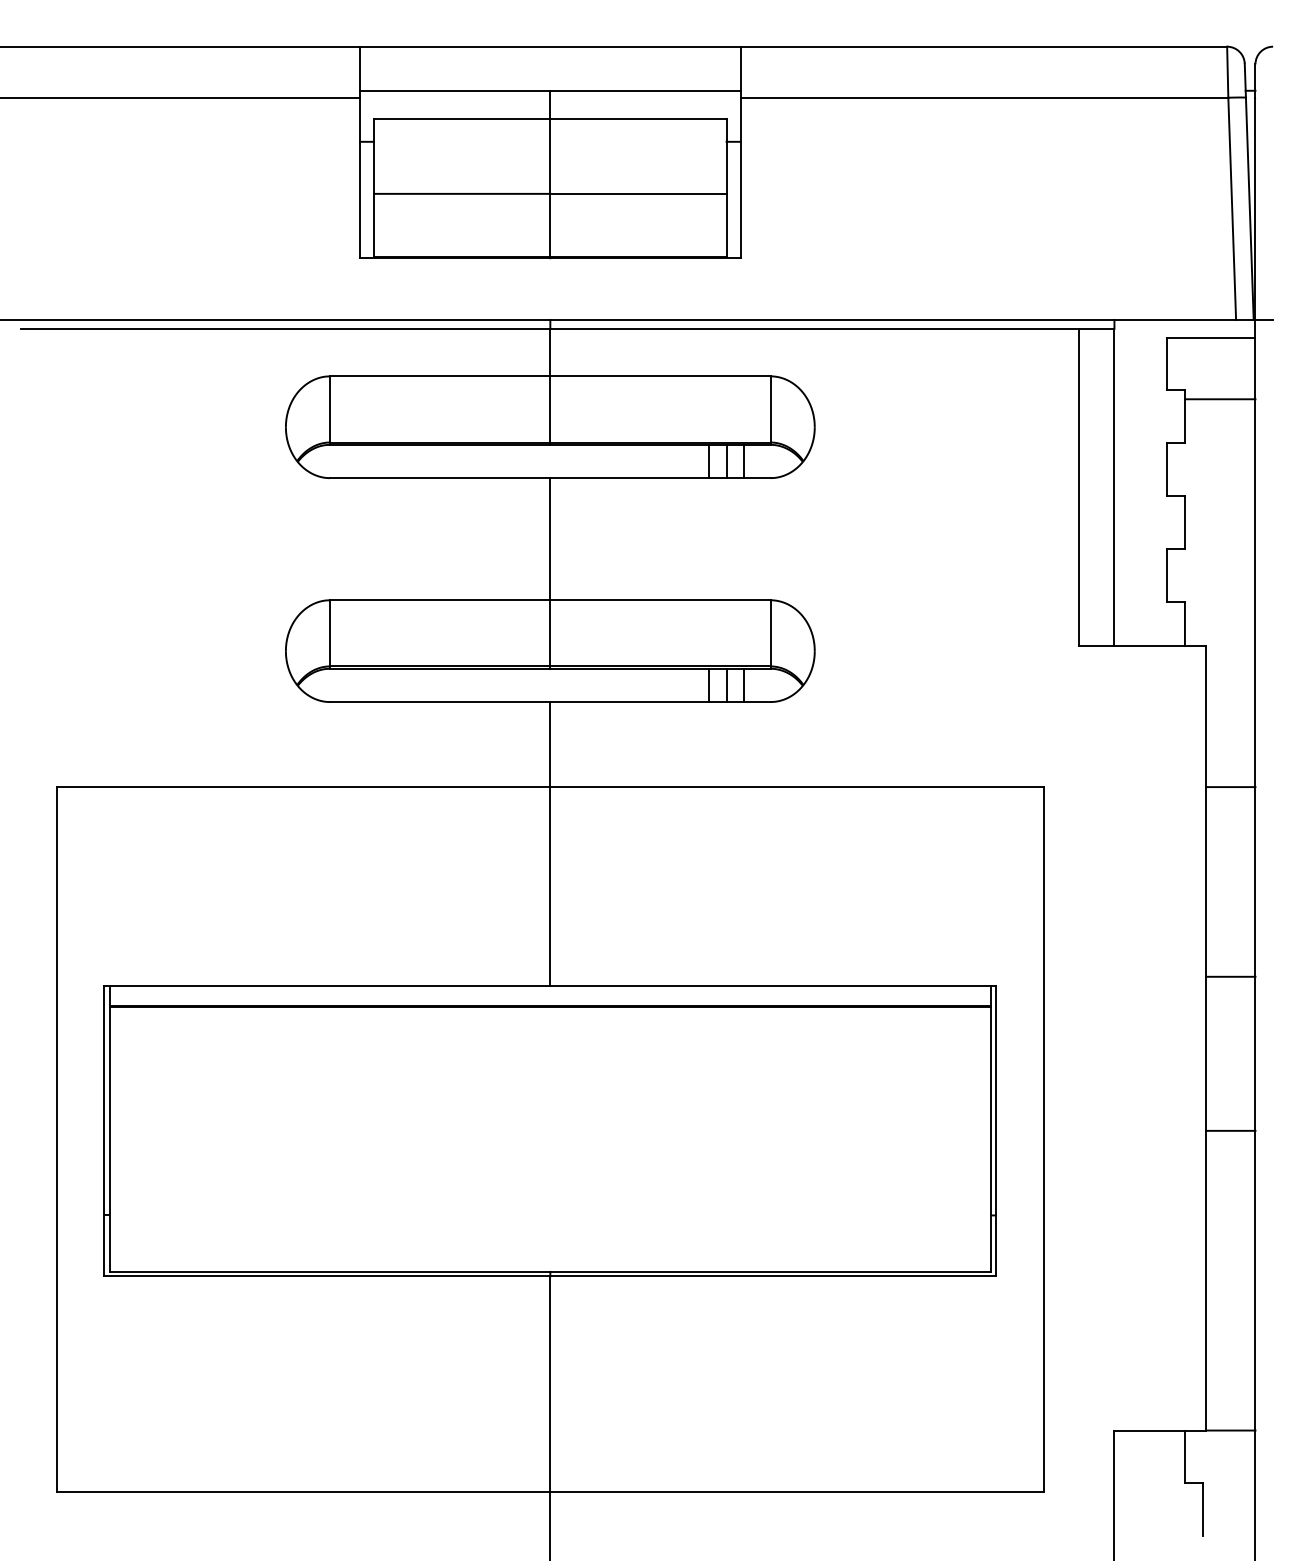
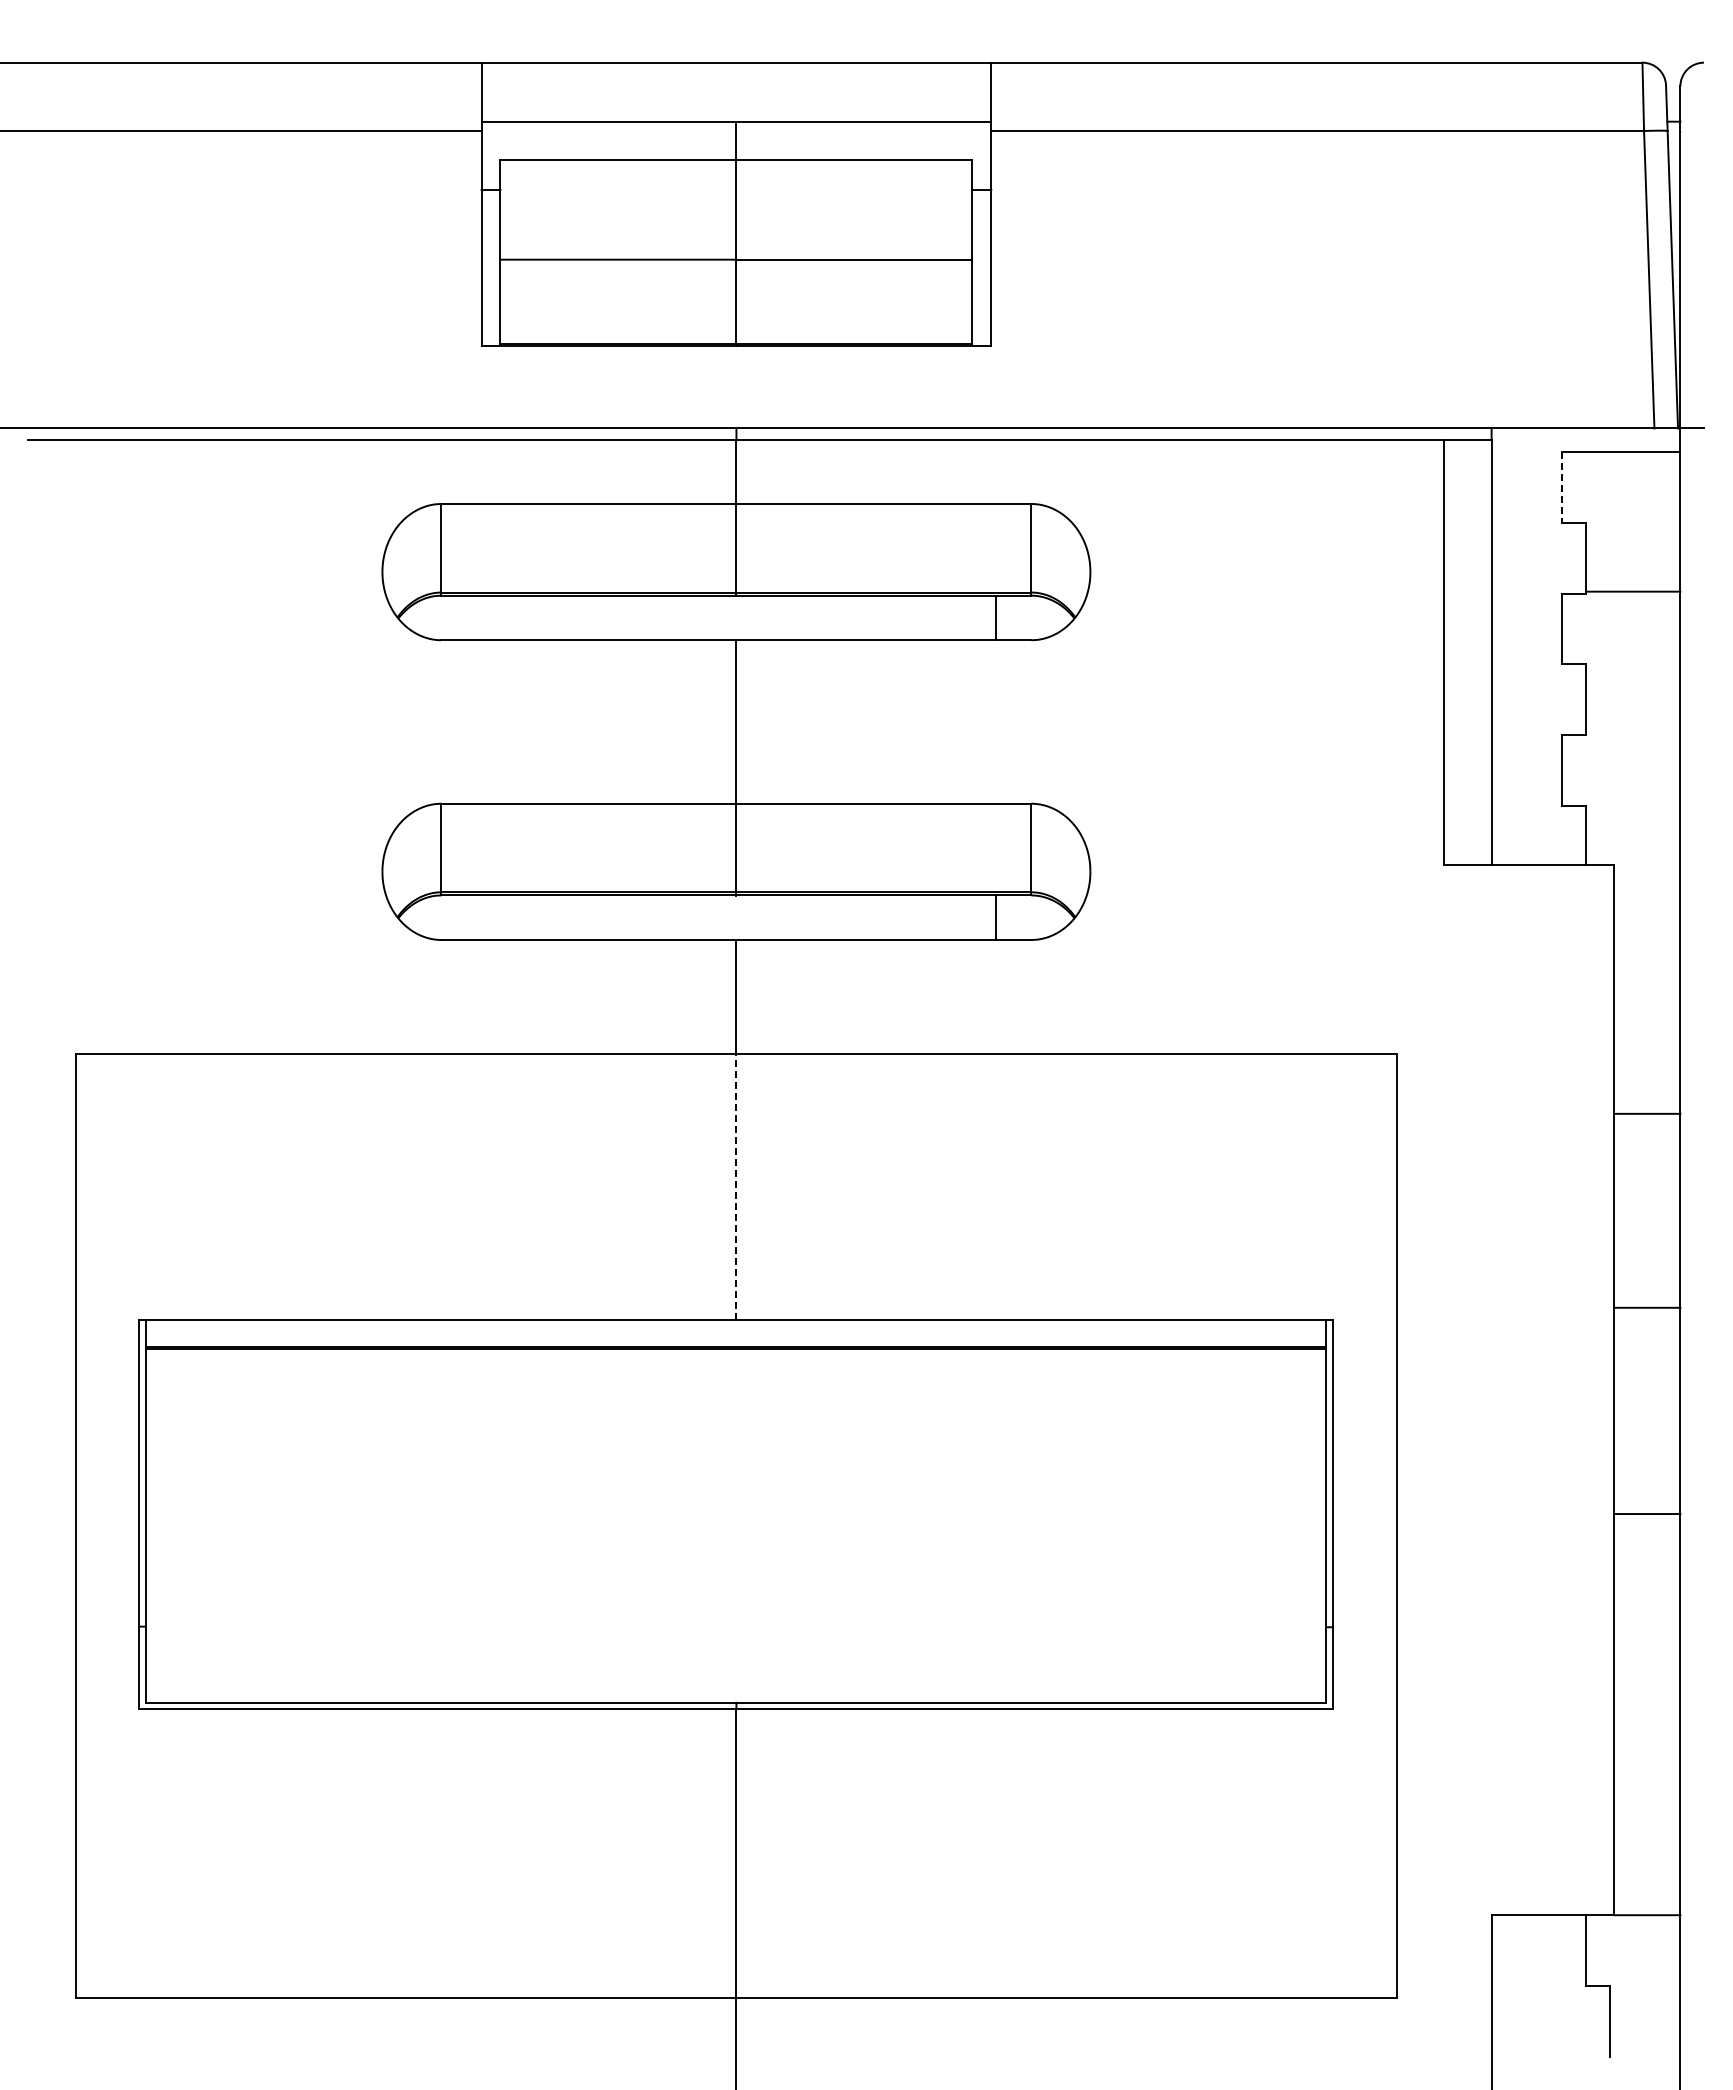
line: (1167, 364) -> (1562, 487), solid -> dashed
line: (1219, 399) -> (1632, 591), moved
line: (708, 461) -> (948, 617), removed
line: (726, 461) -> (972, 617), removed
line: (708, 685) -> (948, 917), removed
line: (726, 685) -> (972, 917), removed
line: (1230, 786) -> (1647, 1113), moved
line: (550, 886) -> (736, 1186), solid -> dashed

